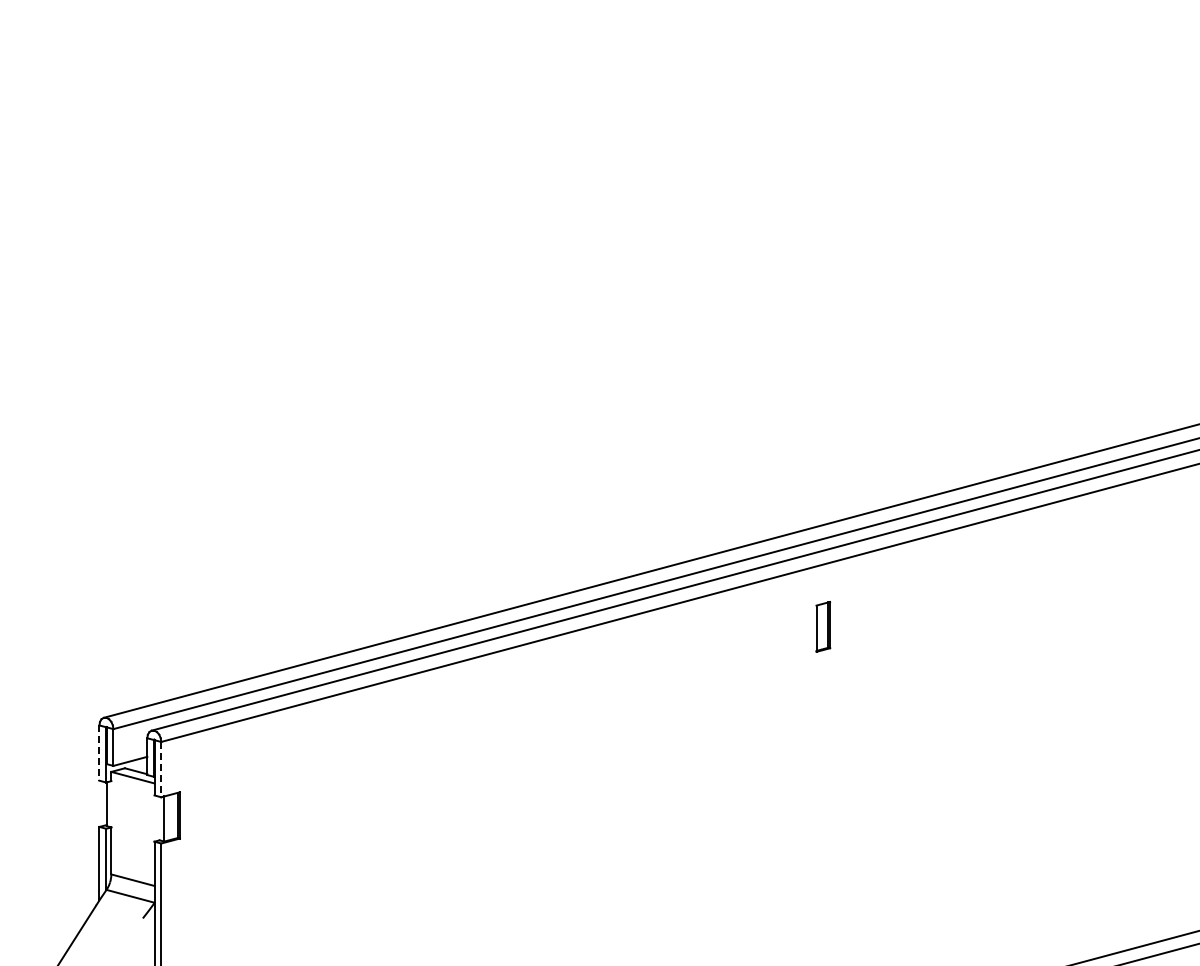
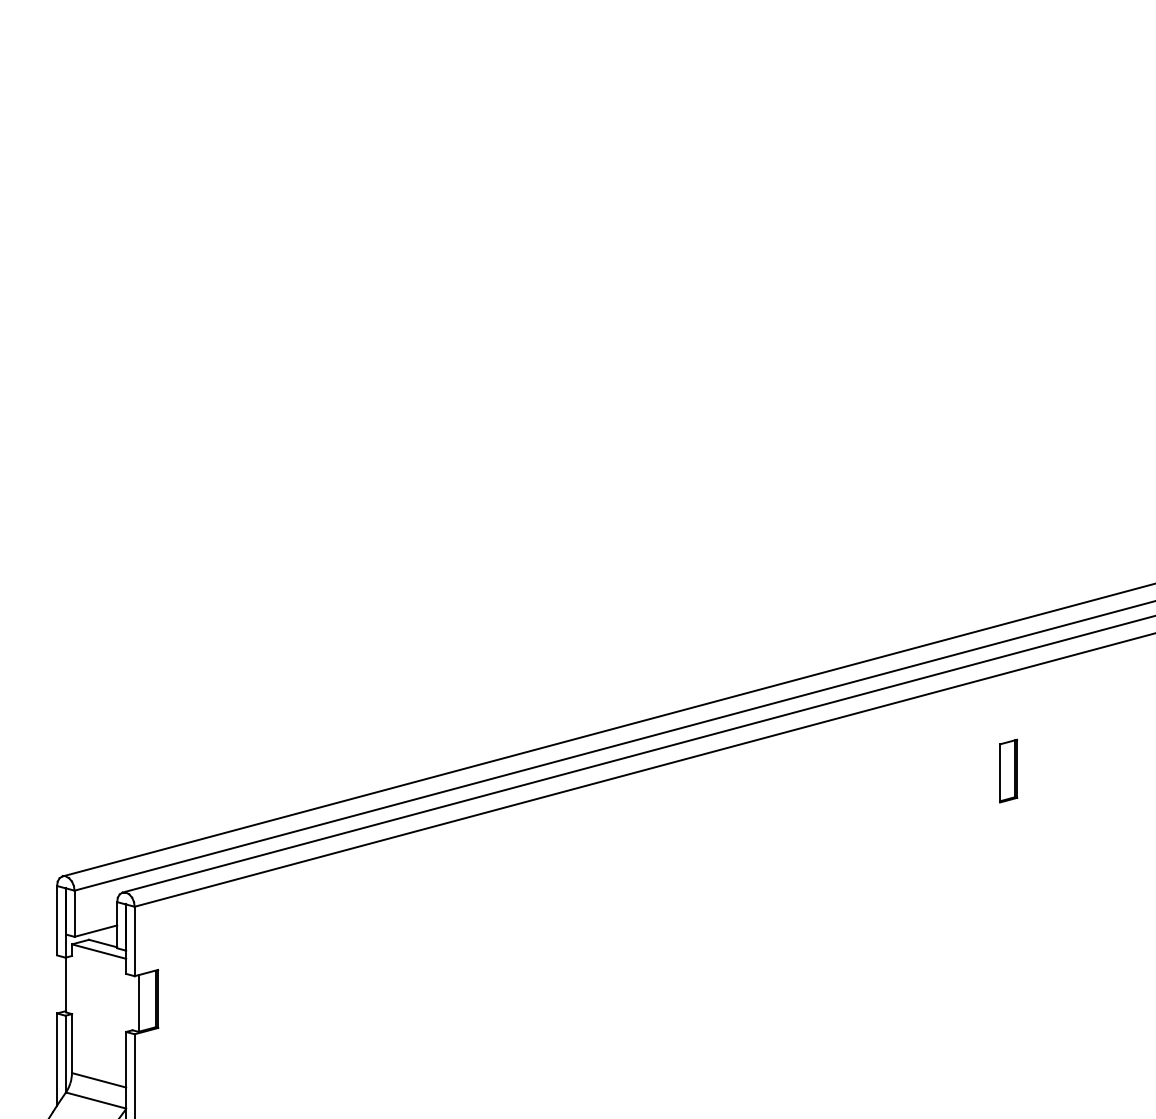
part: (823, 626) -> (1008, 770), moved
line: (99, 753) -> (57, 921), dashed -> solid
line: (161, 769) -> (134, 941), dashed -> solid

